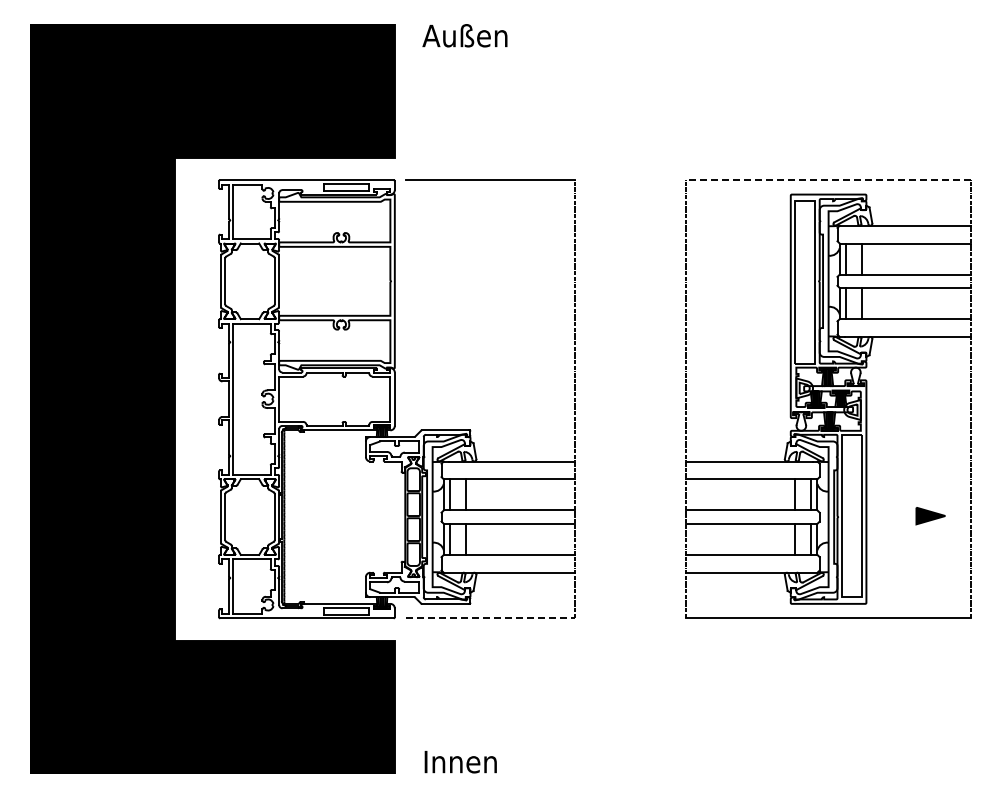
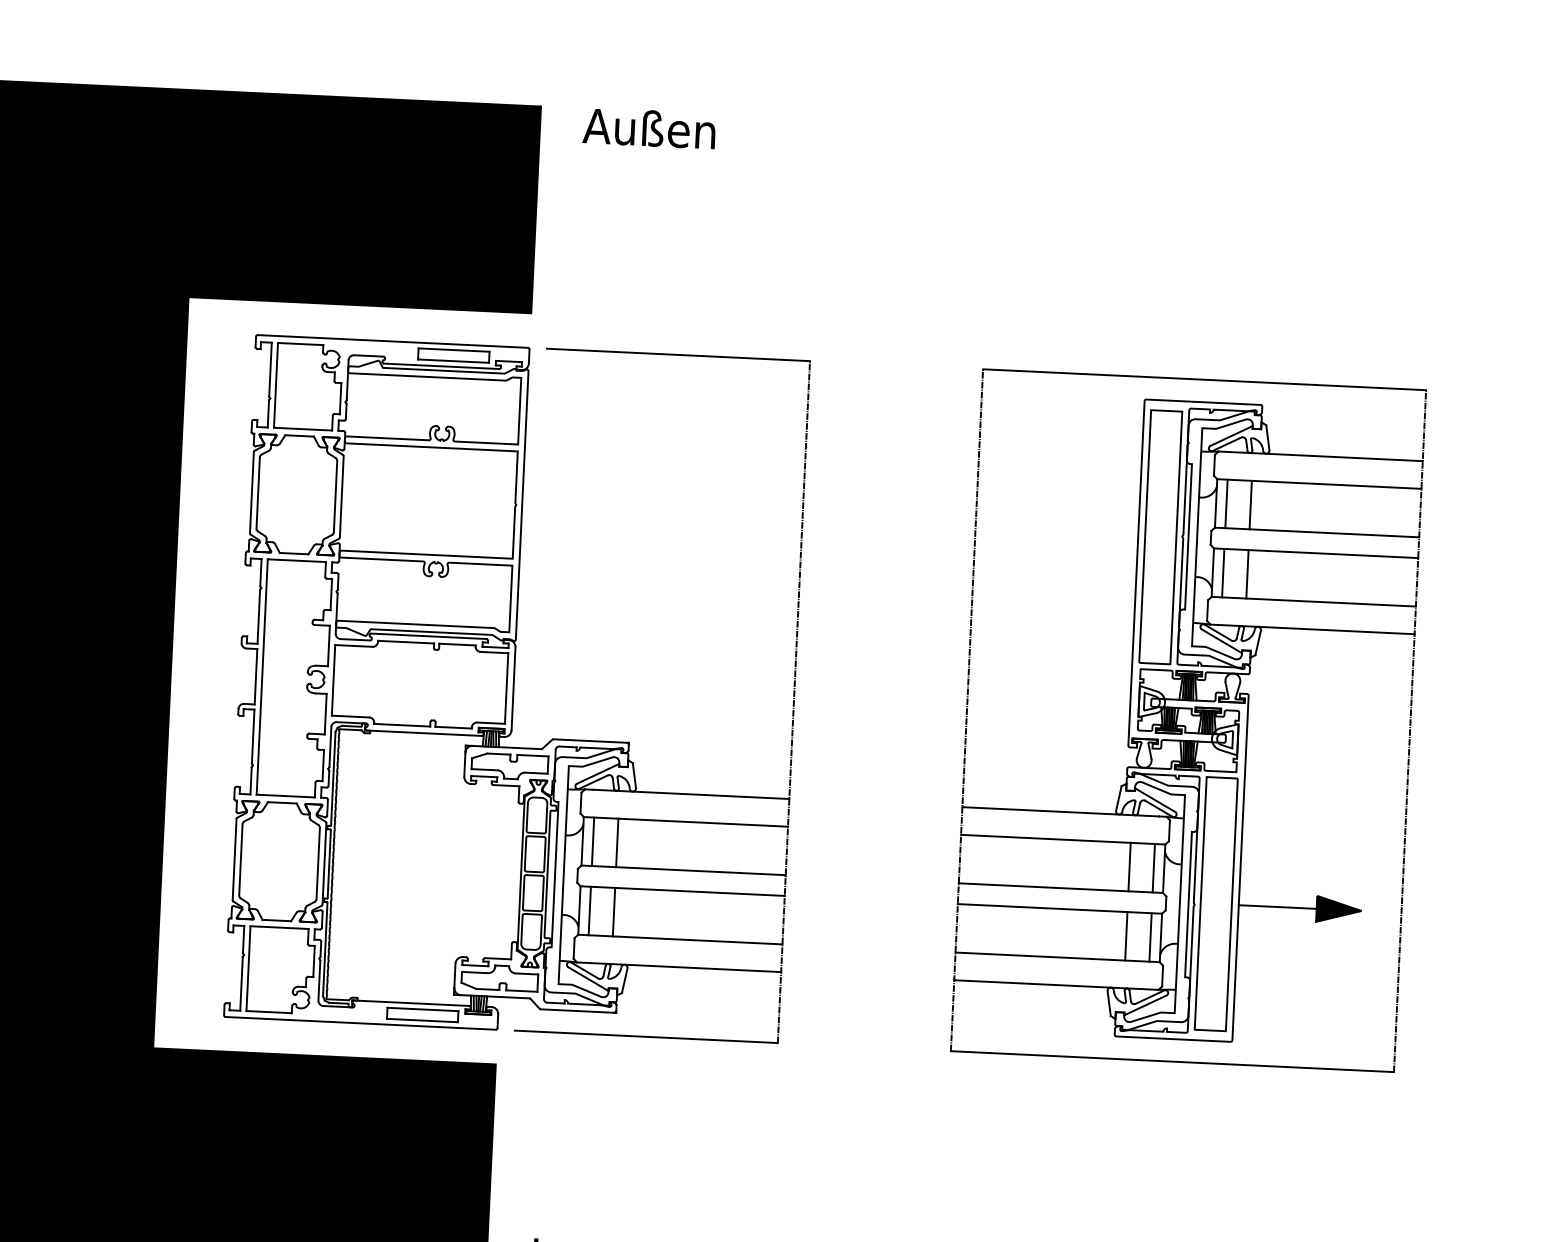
line: (828, 180) -> (1204, 380), dashed -> solid
line: (891, 516) -> (1277, 907), added
line: (490, 618) -> (646, 1037), dashed -> solid

